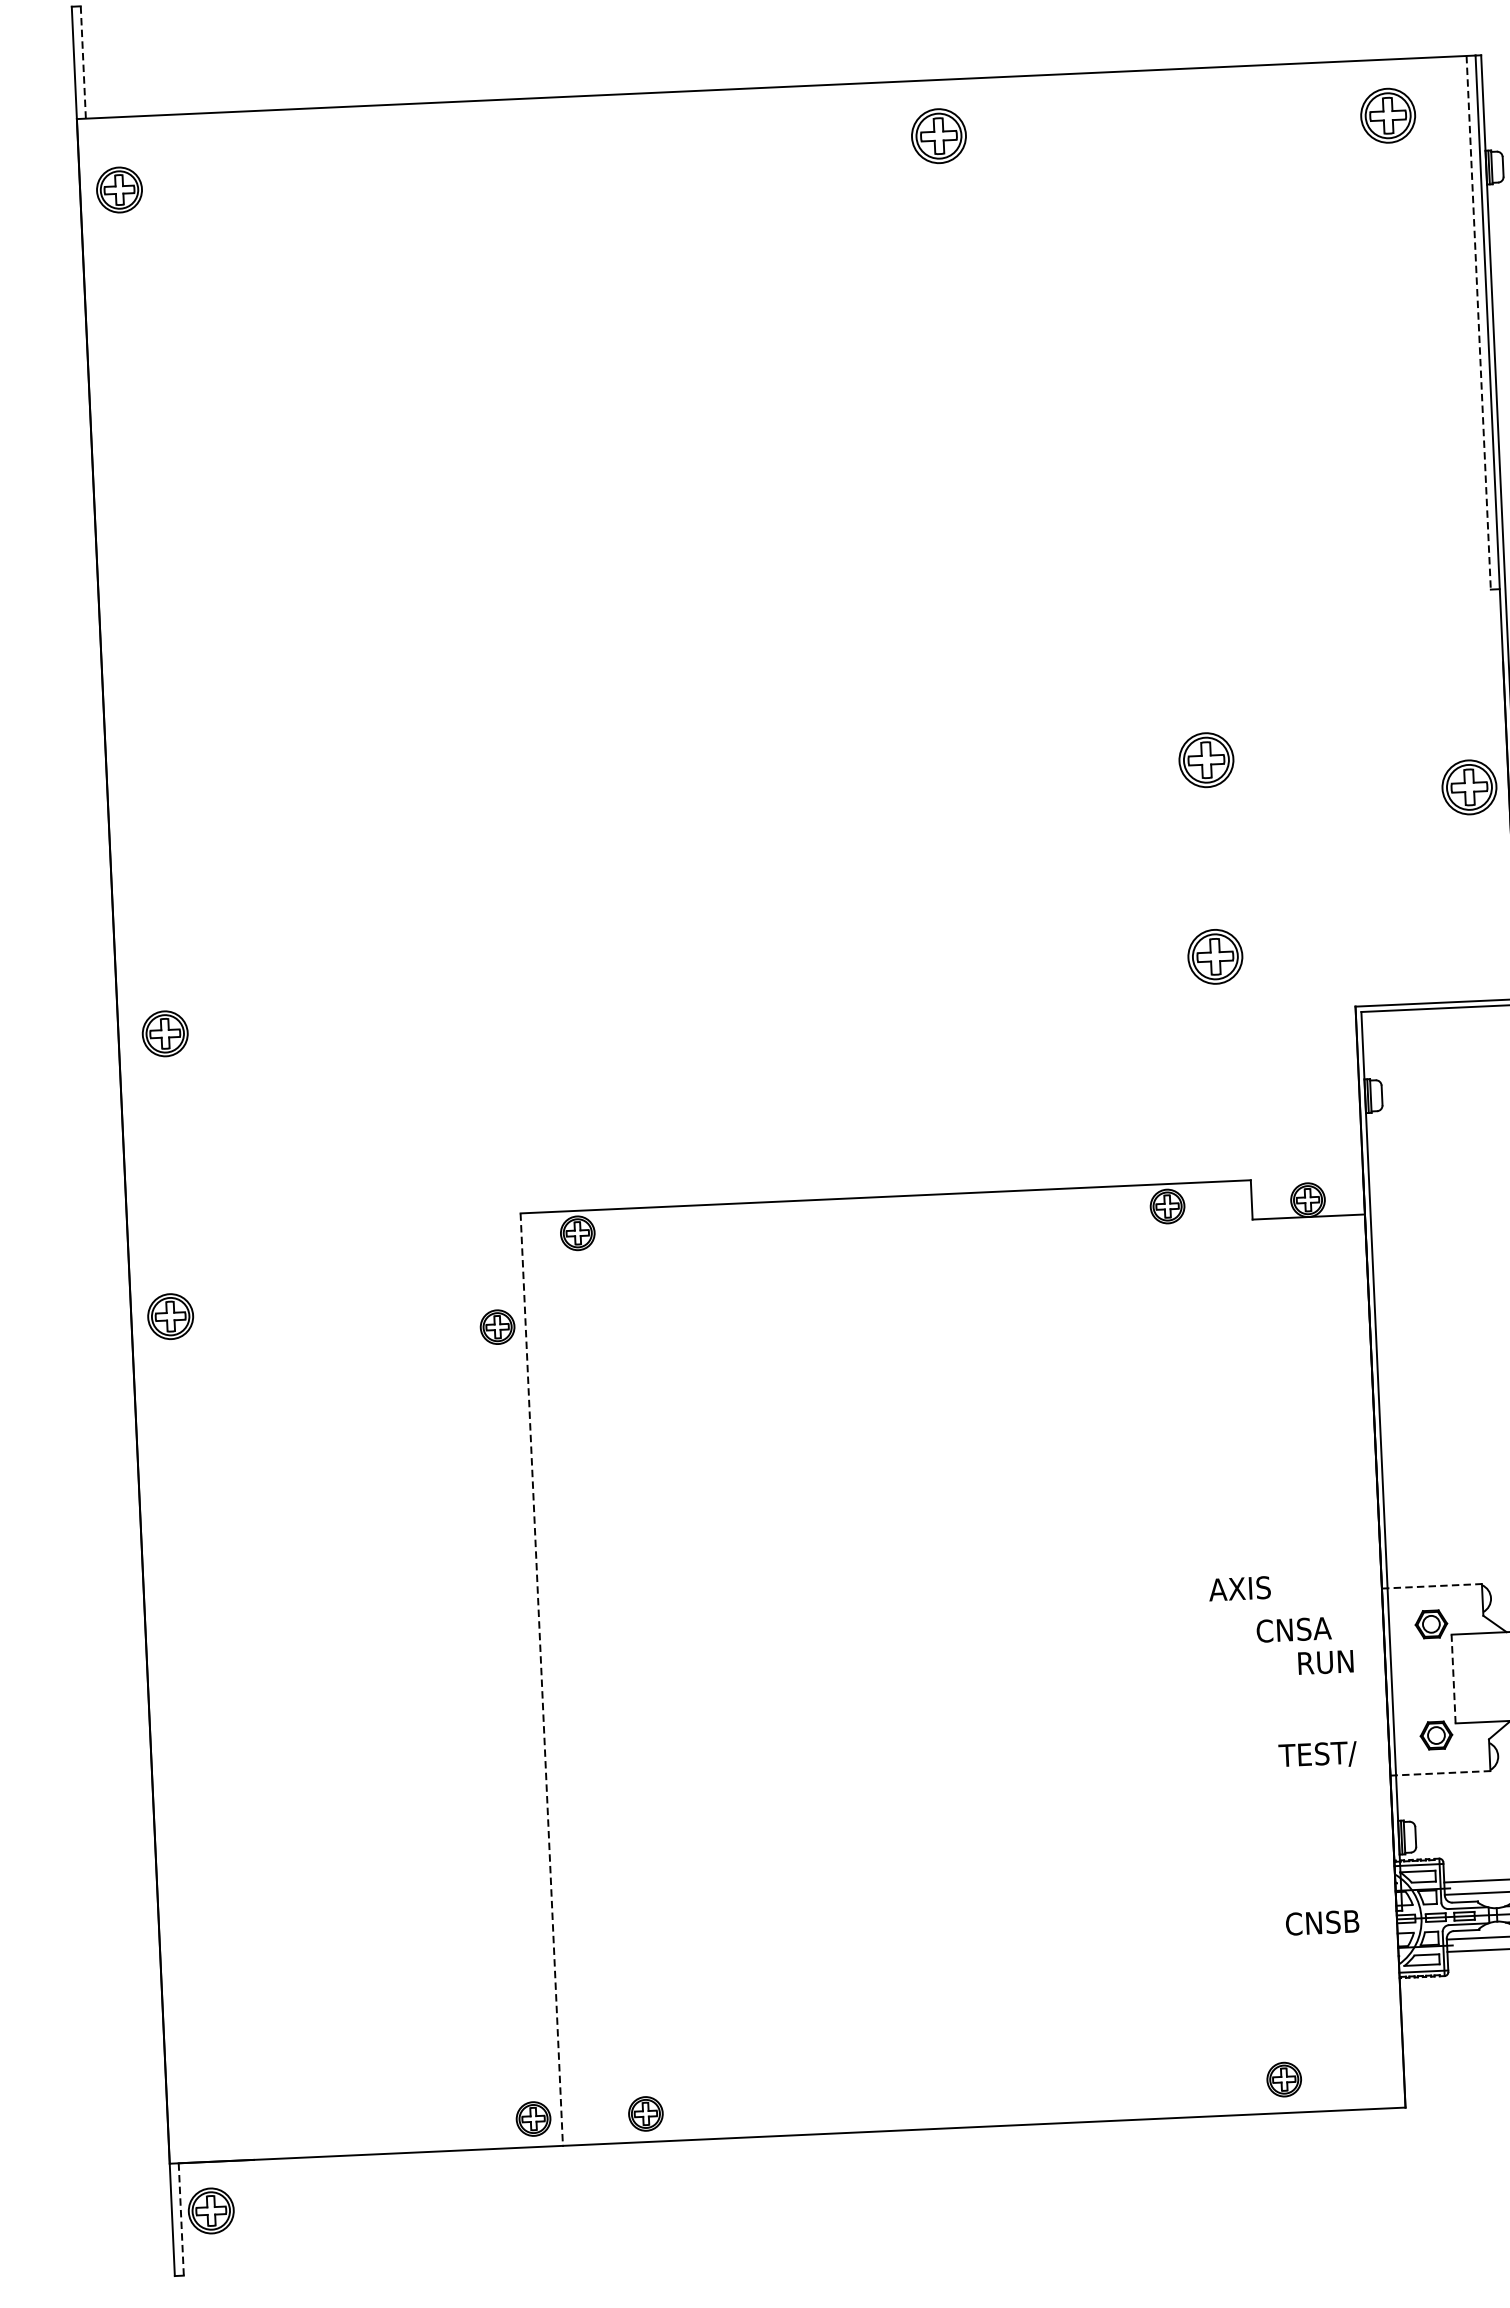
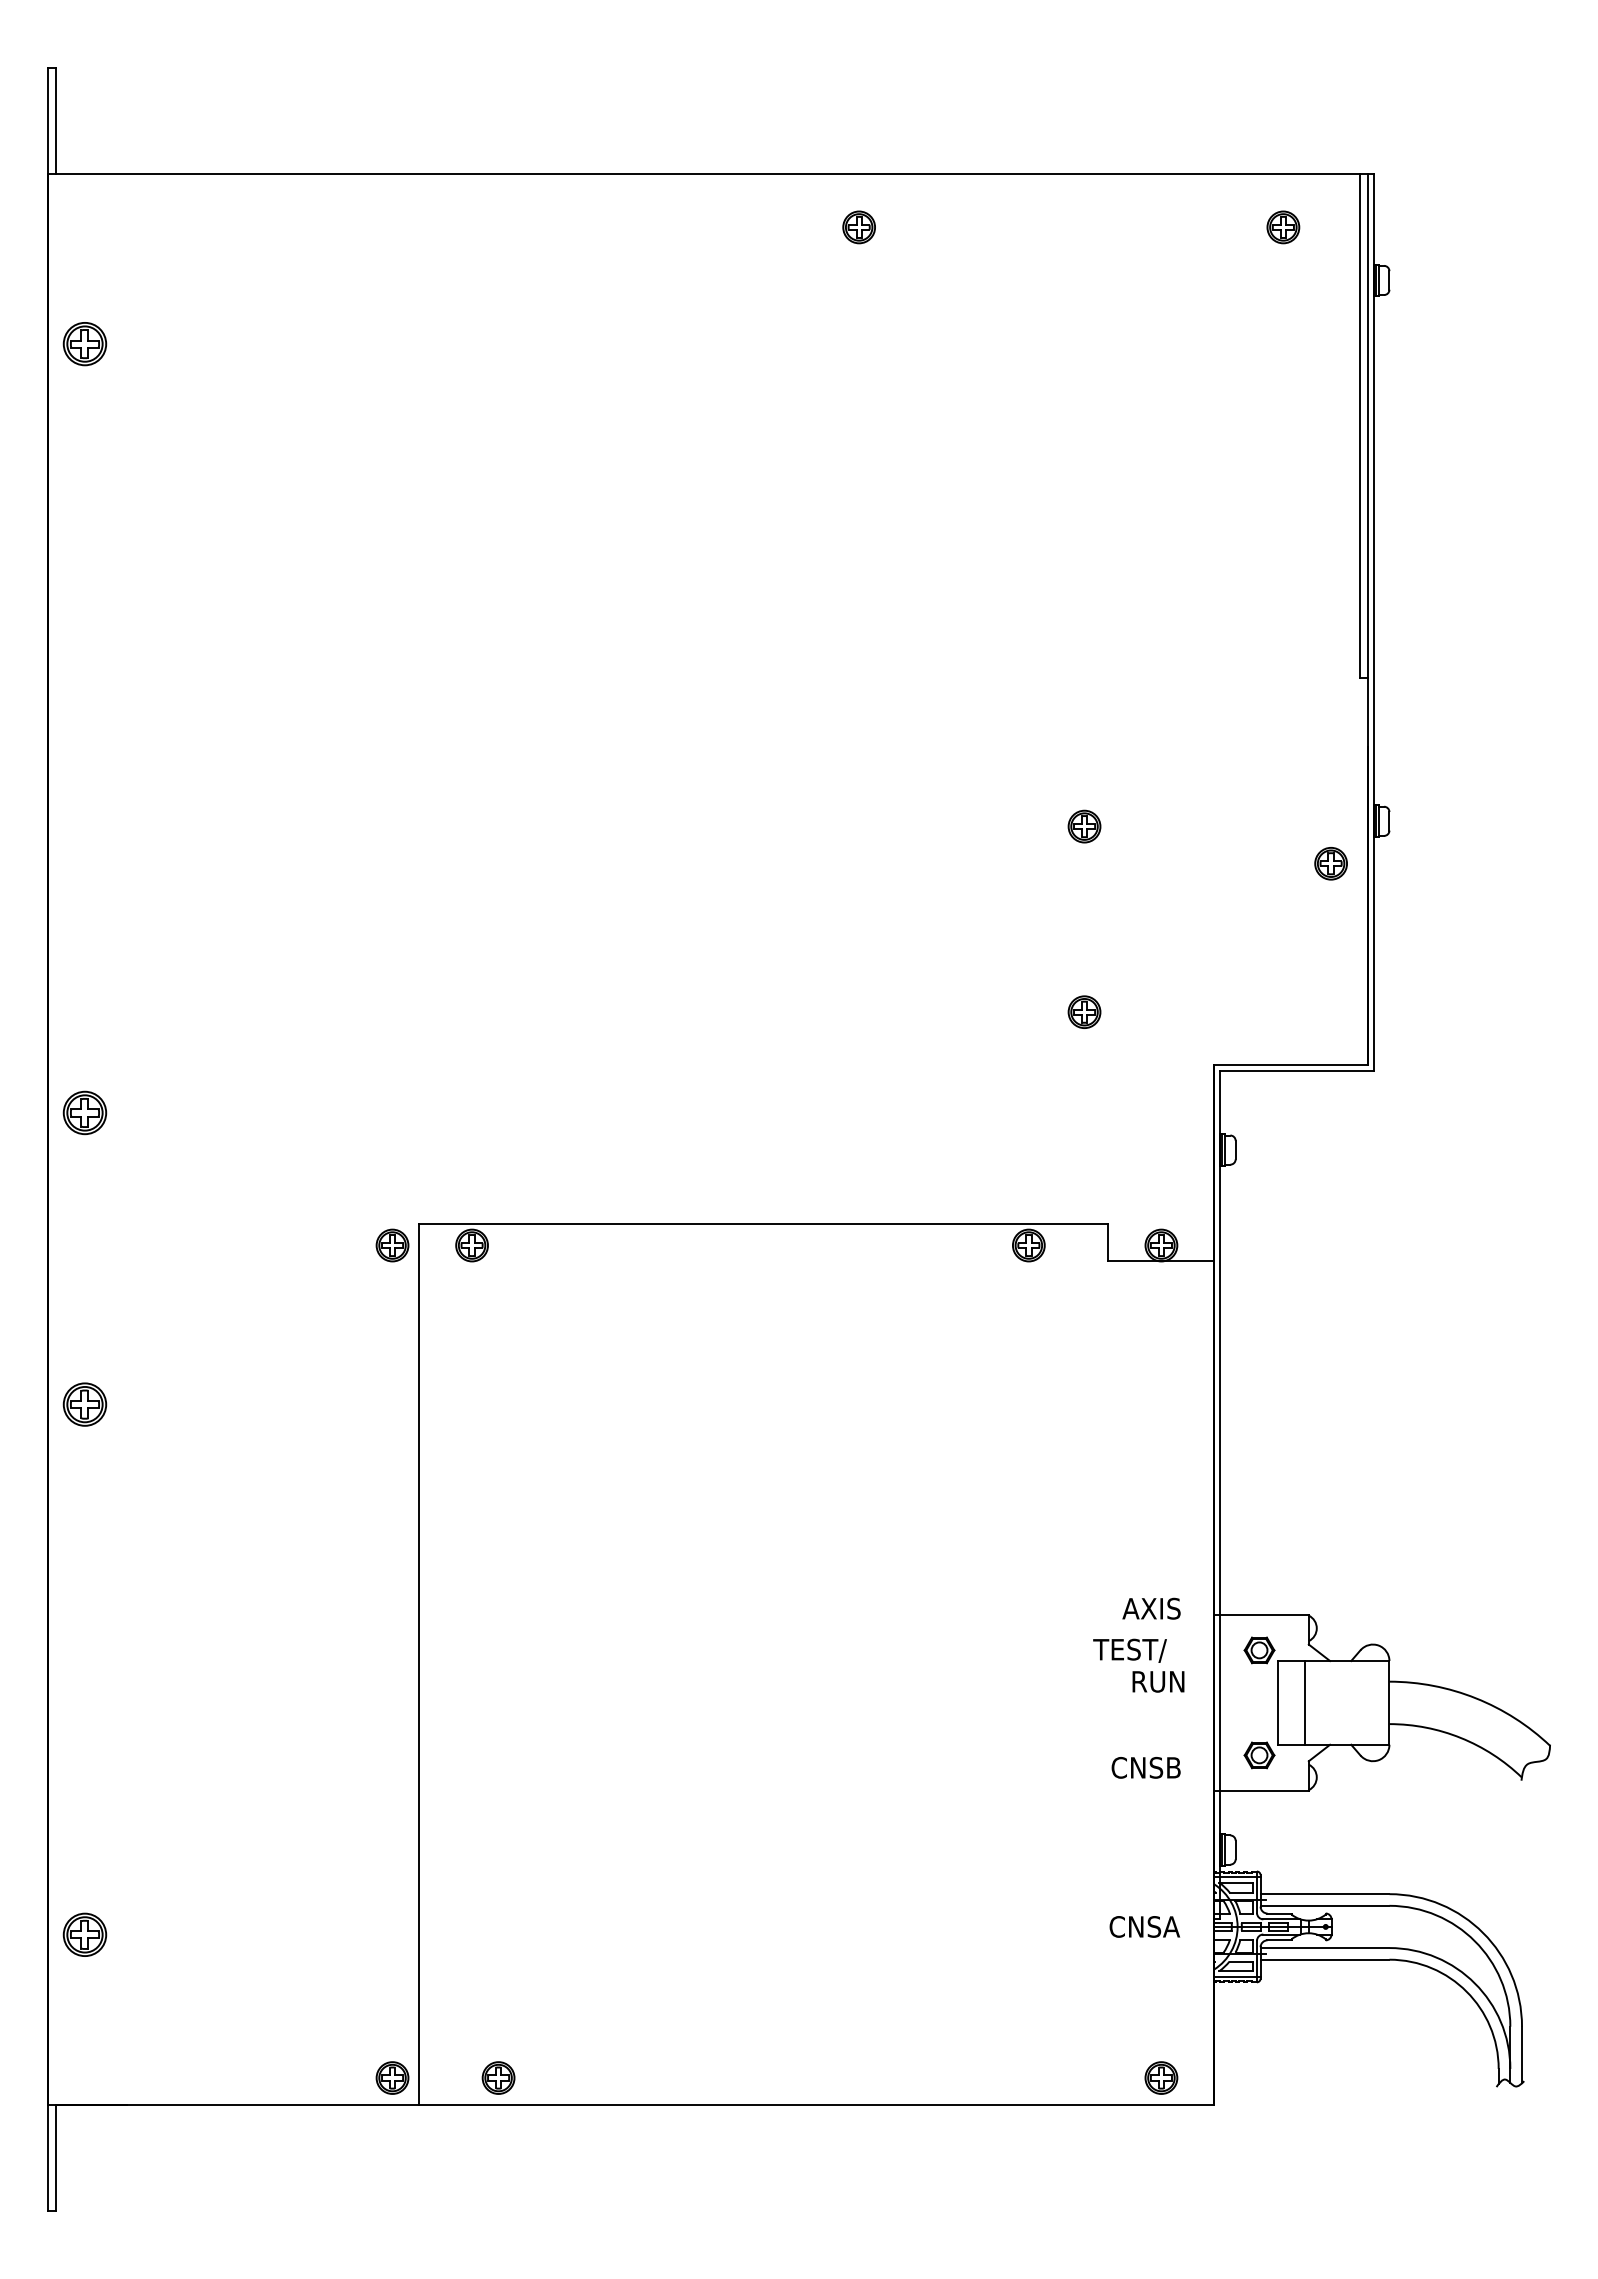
line: (83, 61) -> (56, 120), dashed -> solid
part: (1388, 115) -> (1283, 227), size x0.62
part: (938, 136) -> (858, 227), size x0.62
part: (119, 190) -> (84, 344), moved
line: (1478, 323) -> (1359, 426), dashed -> solid
part: (1206, 759) -> (1084, 826), size x0.62
part: (1468, 787) -> (1330, 863), size x0.62
part: (1215, 955) -> (1084, 1011), size x0.62
part: (164, 1033) -> (84, 1112), moved
part: (170, 1316) -> (84, 1404), moved
part: (497, 1327) -> (392, 1245), moved
line: (1432, 1586) -> (1262, 1614), dashed -> solid
text: (1239, 1588) -> (1151, 1608), moved
text: (1293, 1630) -> (1129, 1650), CNSA -> TEST/
line: (1481, 1677) -> (1304, 1702), added
line: (1454, 1678) -> (1278, 1702), dashed -> solid
line: (542, 1679) -> (419, 1664), dashed -> solid
text: (1317, 1754) -> (1146, 1768), TEST/ -> CNSB
line: (1441, 1773) -> (1262, 1791), dashed -> solid
text: (1351, 1921) -> (1171, 1926), CNSB -> CNSA
part: (1284, 2079) -> (1161, 2077), moved
part: (210, 2210) -> (84, 1934), moved
line: (181, 2219) -> (56, 2157), dashed -> solid

